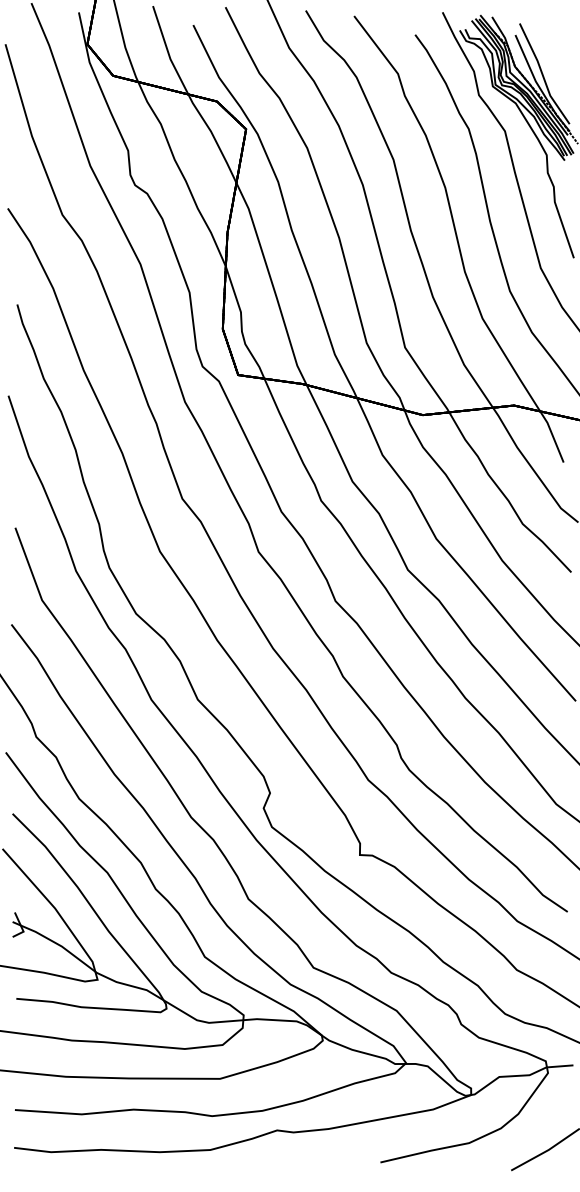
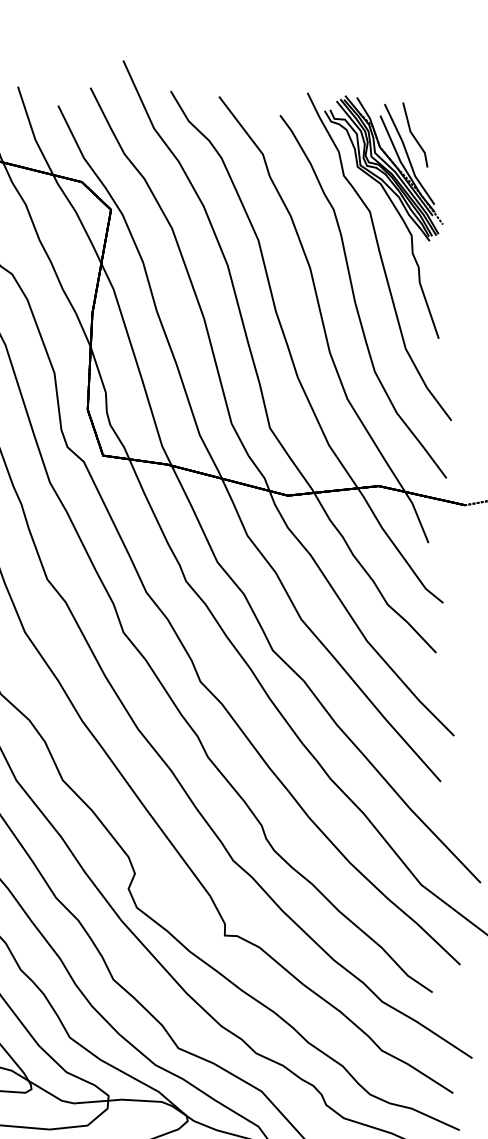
part: (550, 54) -> (415, 135), added

